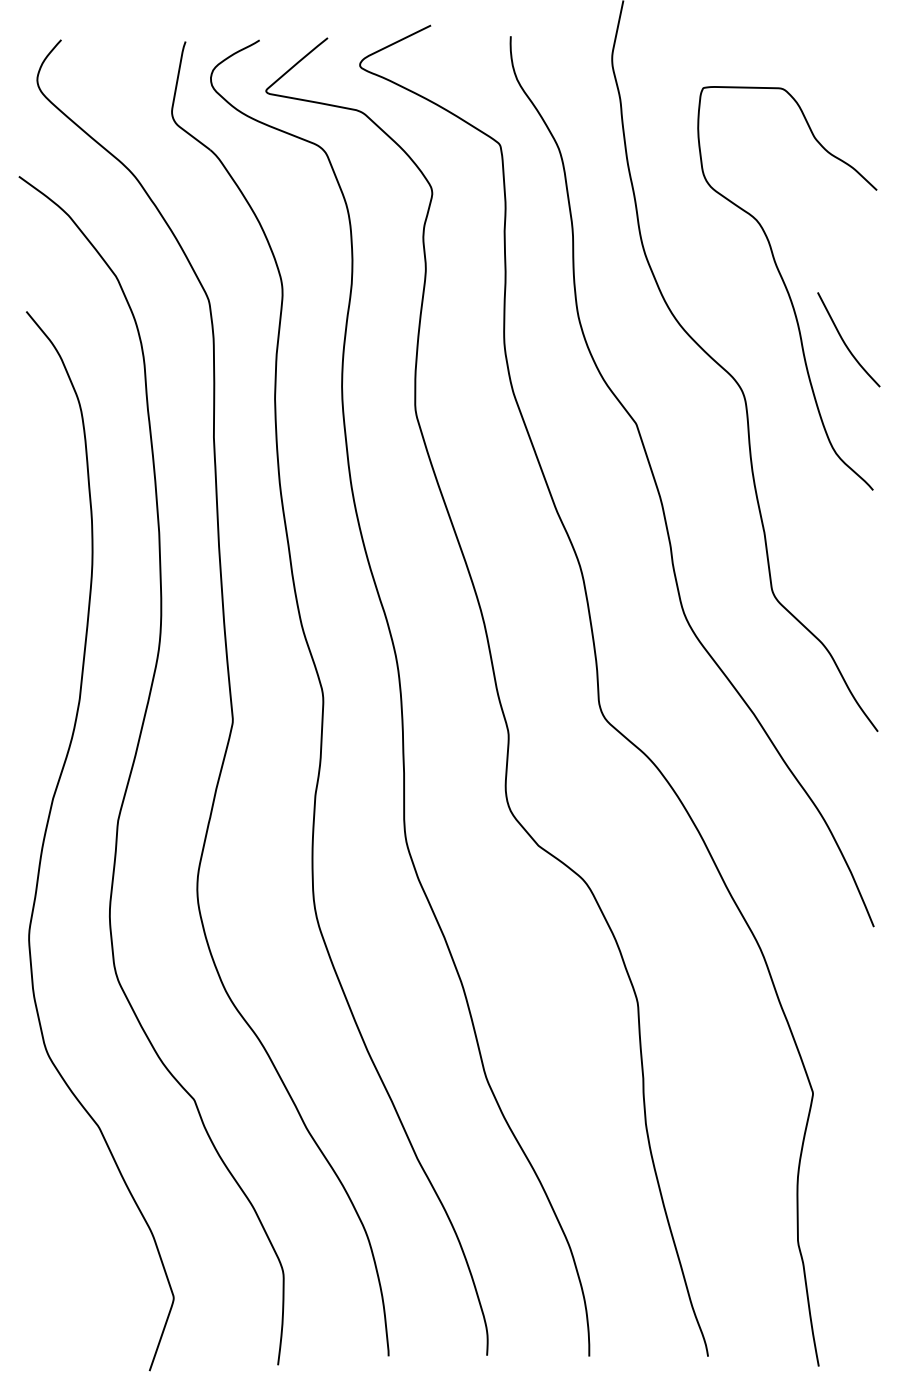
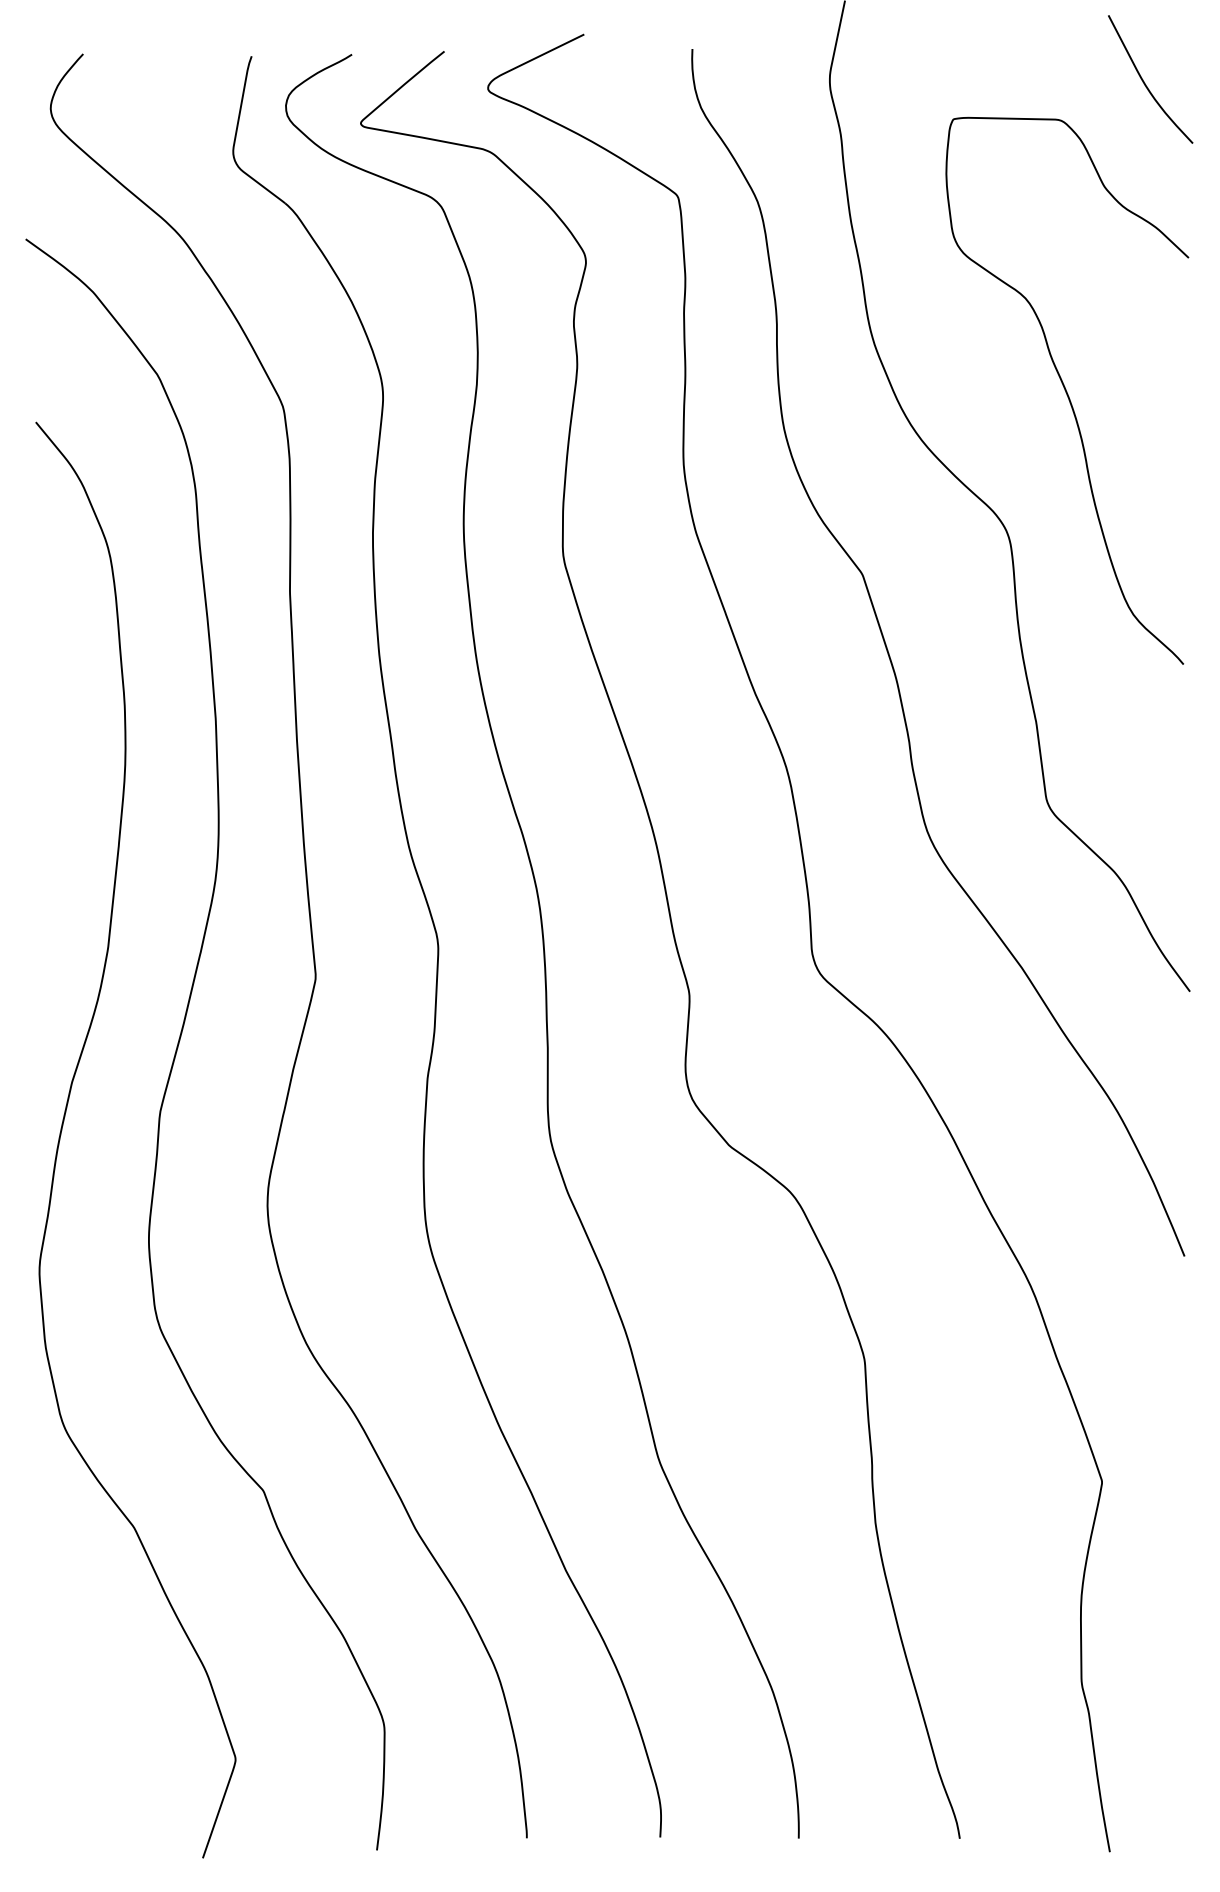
curve: (844, 341) -> (1144, 81), moved

